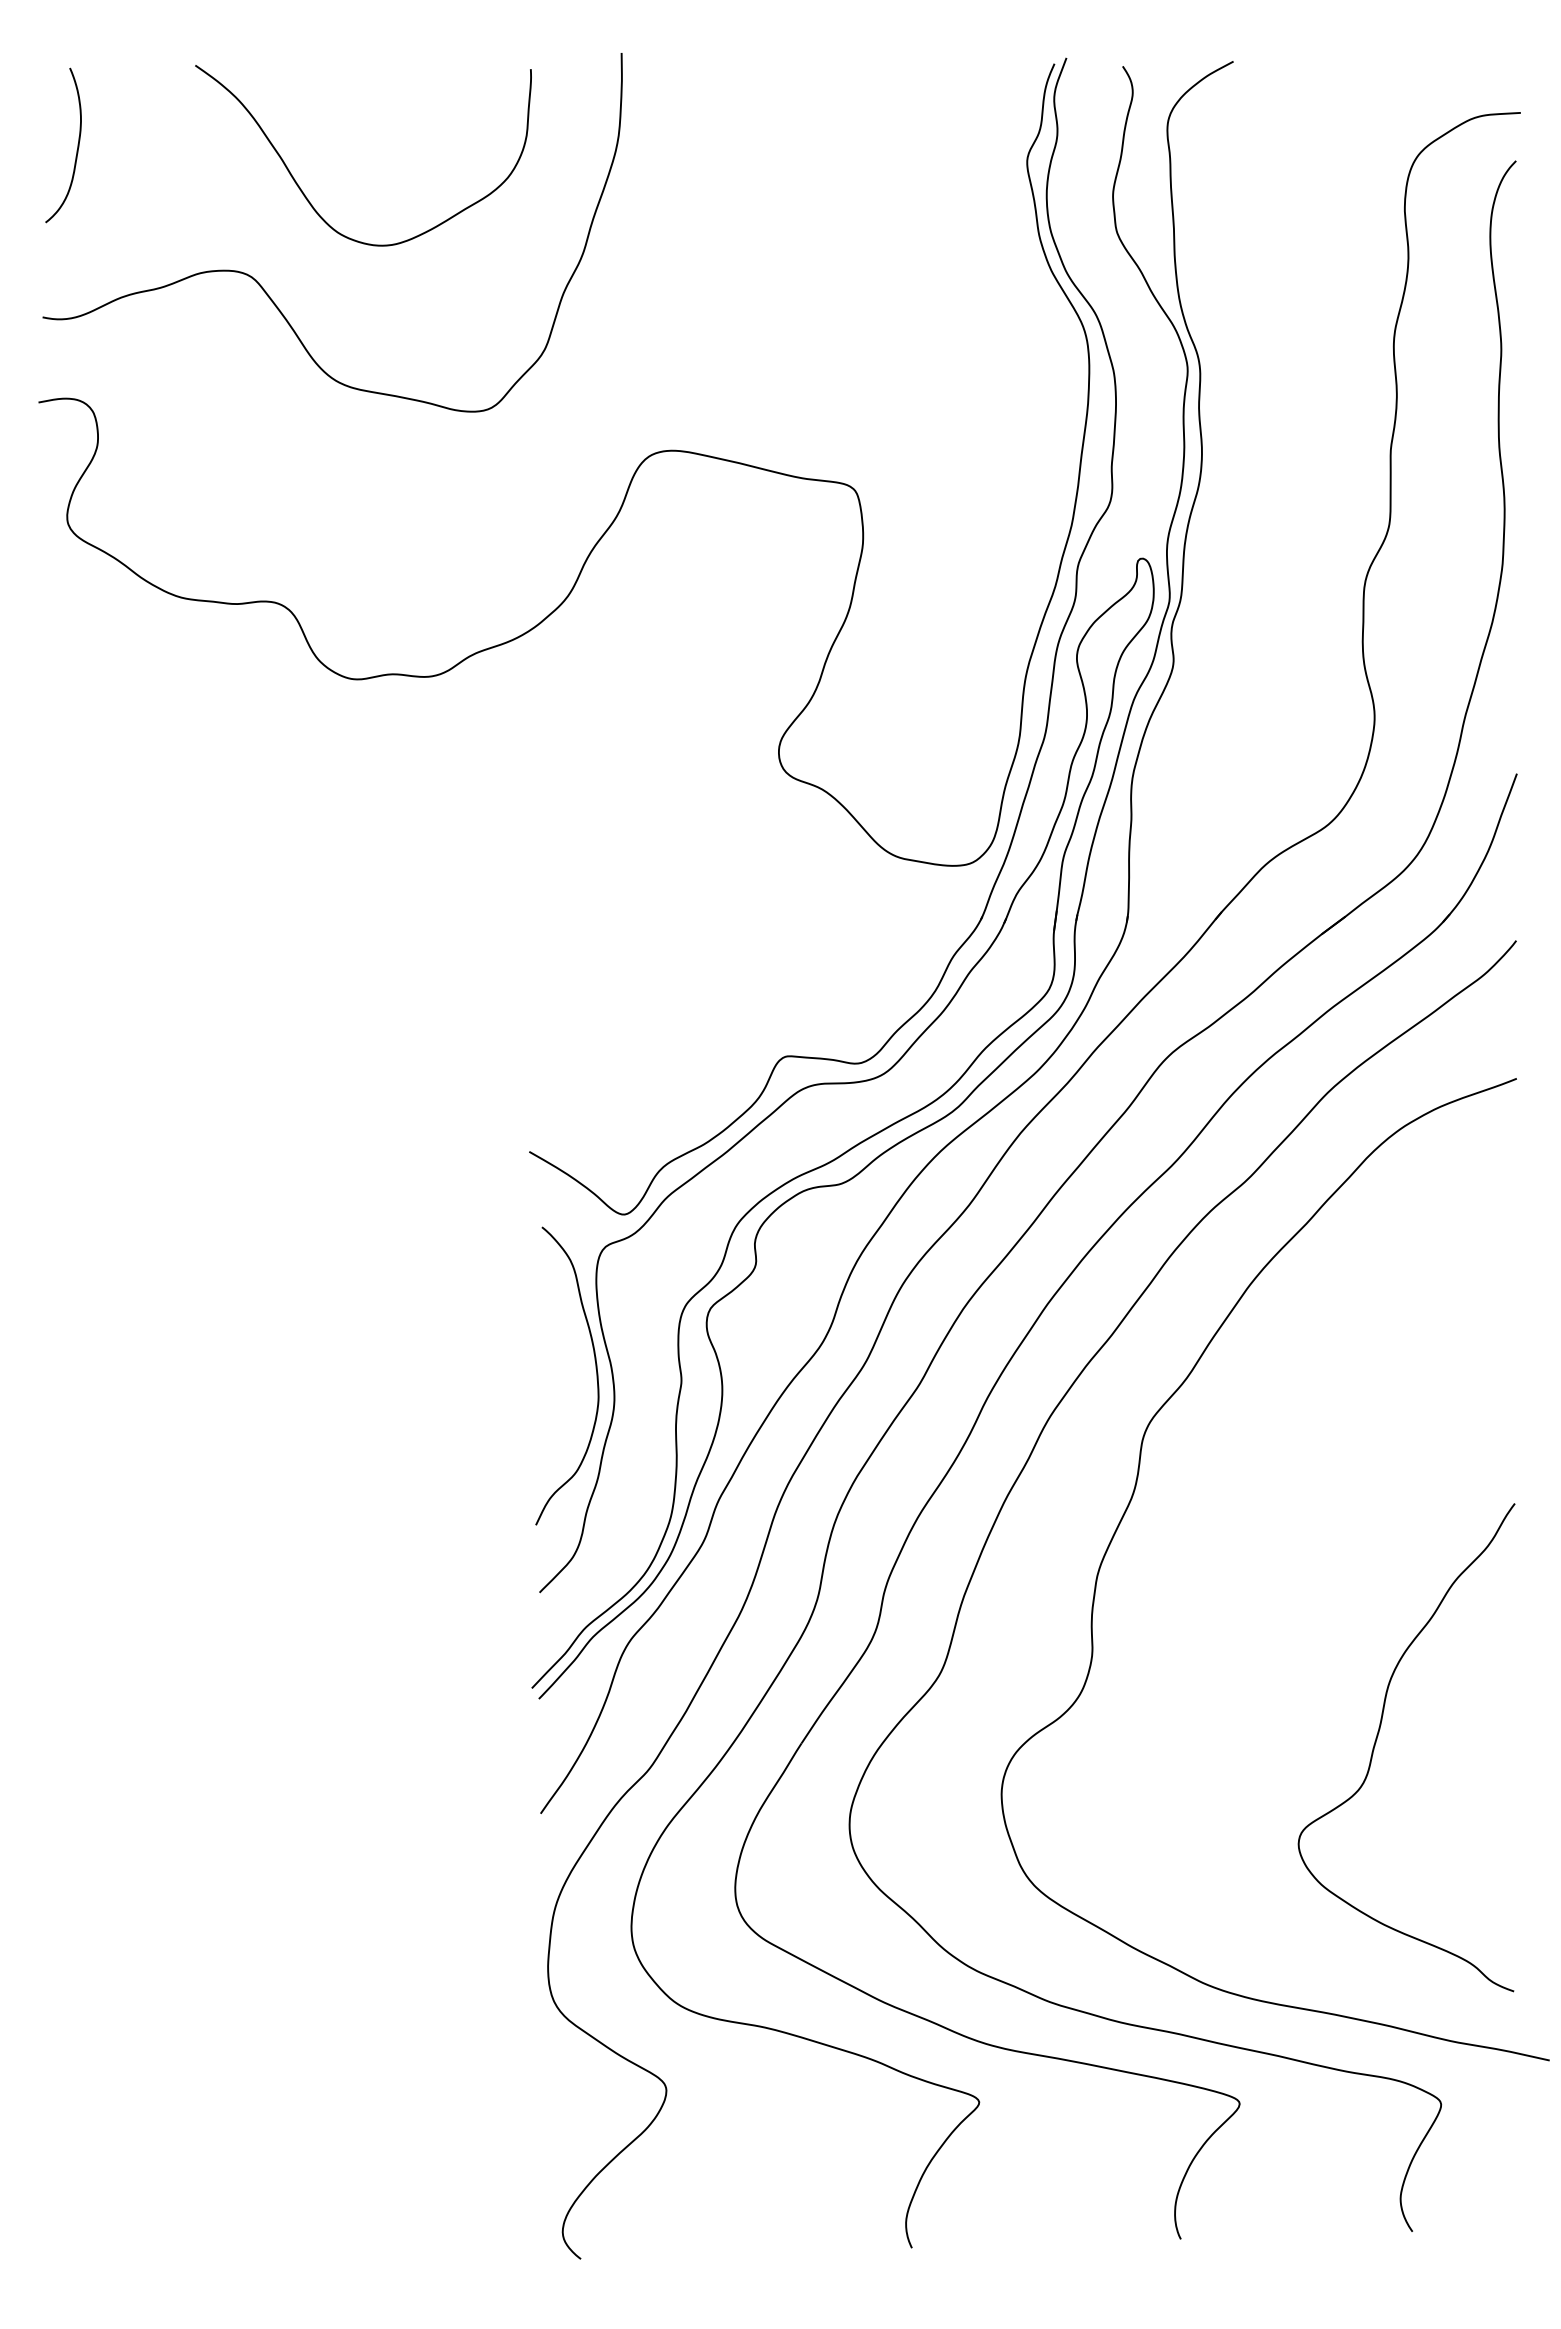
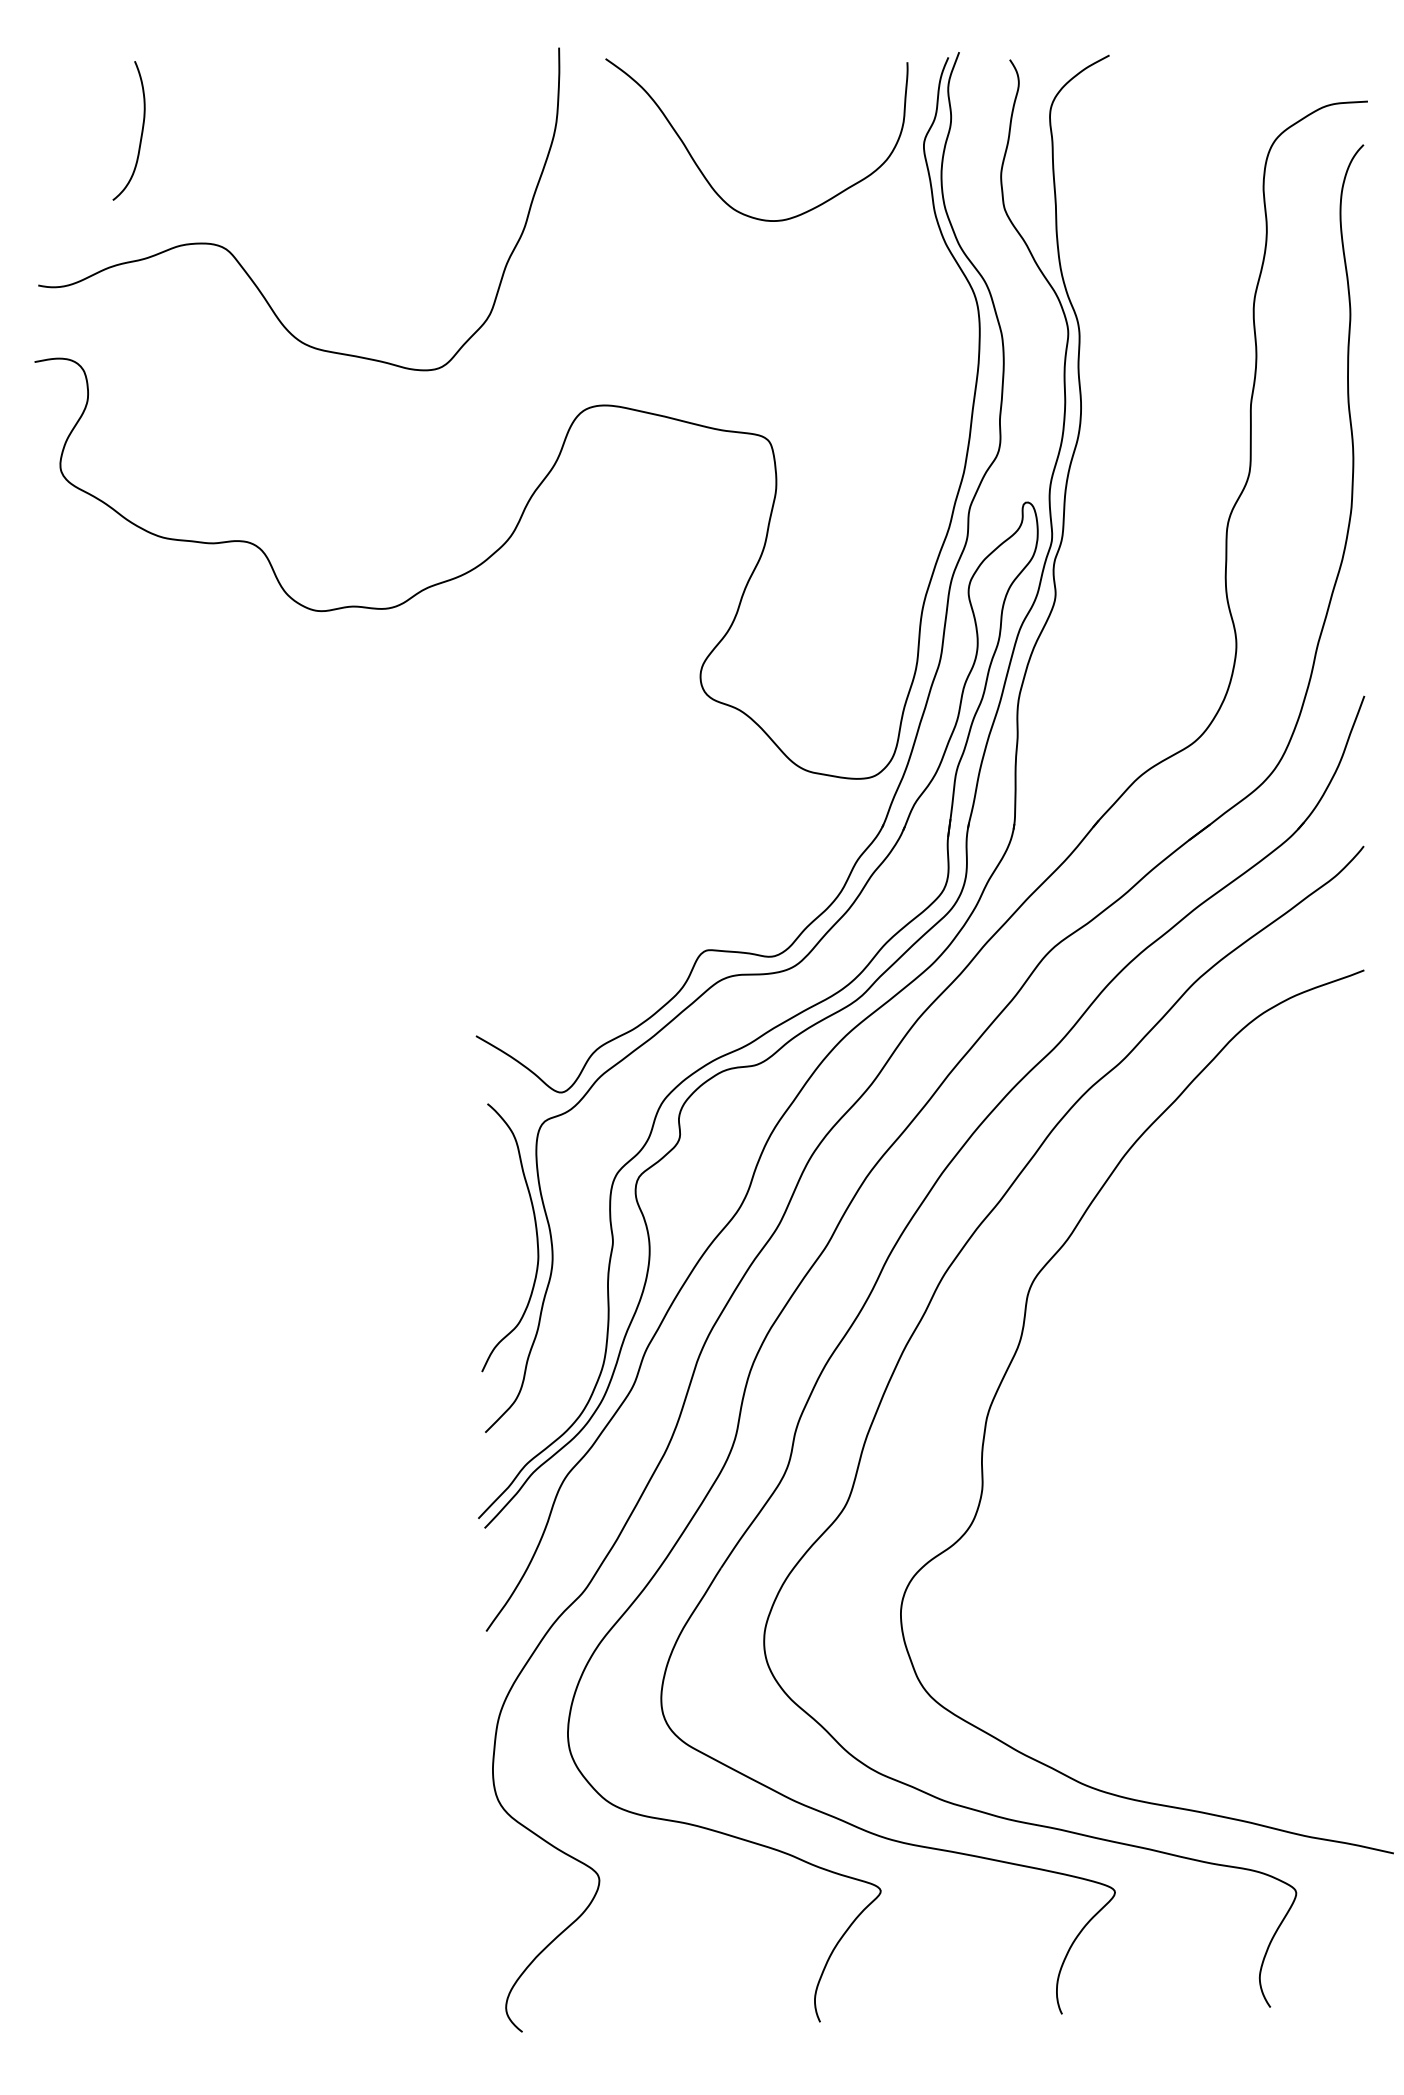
curve: (76, 150) -> (140, 135), moved
curve: (304, 193) -> (703, 174), moved
curve: (1378, 1736) -> (1239, 1562), removed

